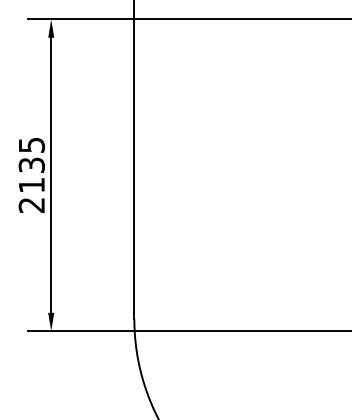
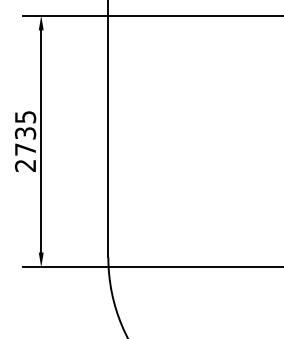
text: (31, 185) -> (25, 149), 2135 -> 2735

